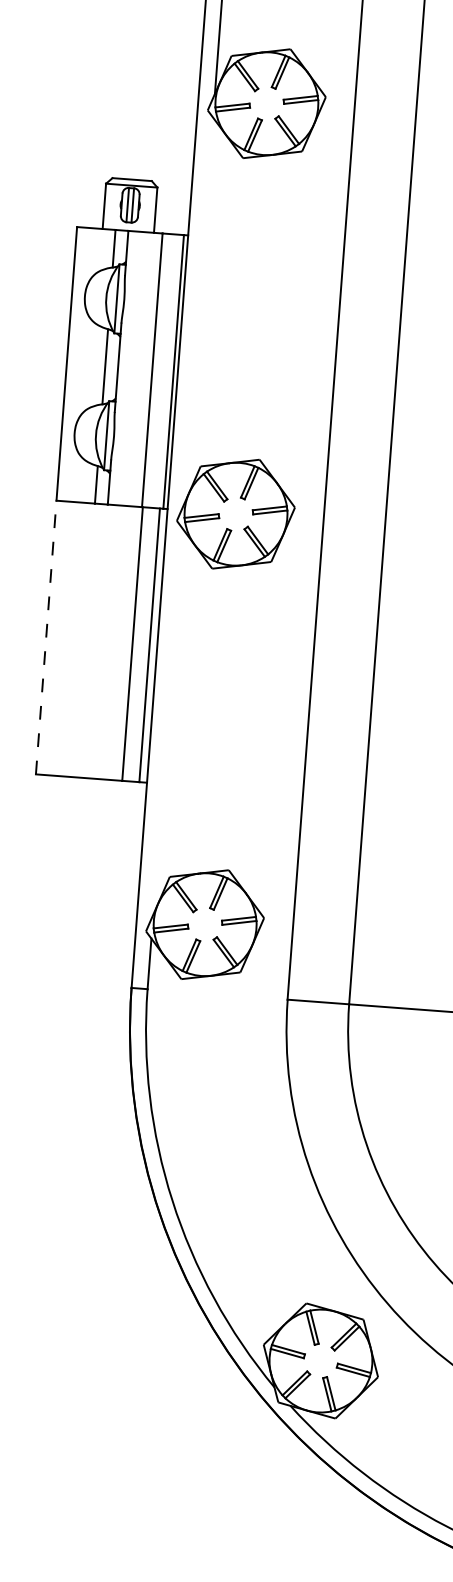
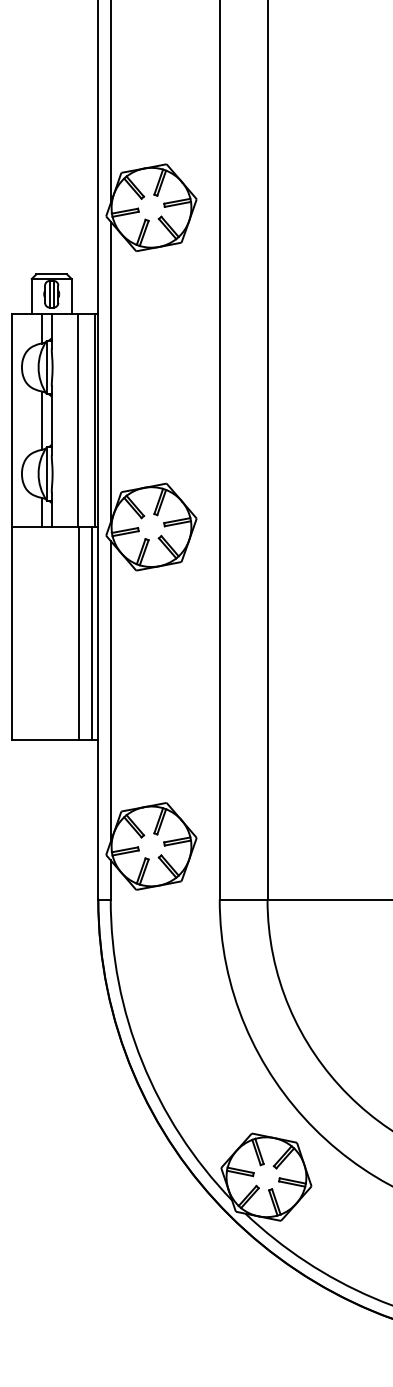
line: (198, 310) -> (110, 371), added
line: (45, 637) -> (11, 633), dashed -> solid
line: (167, 721) -> (110, 691), added

